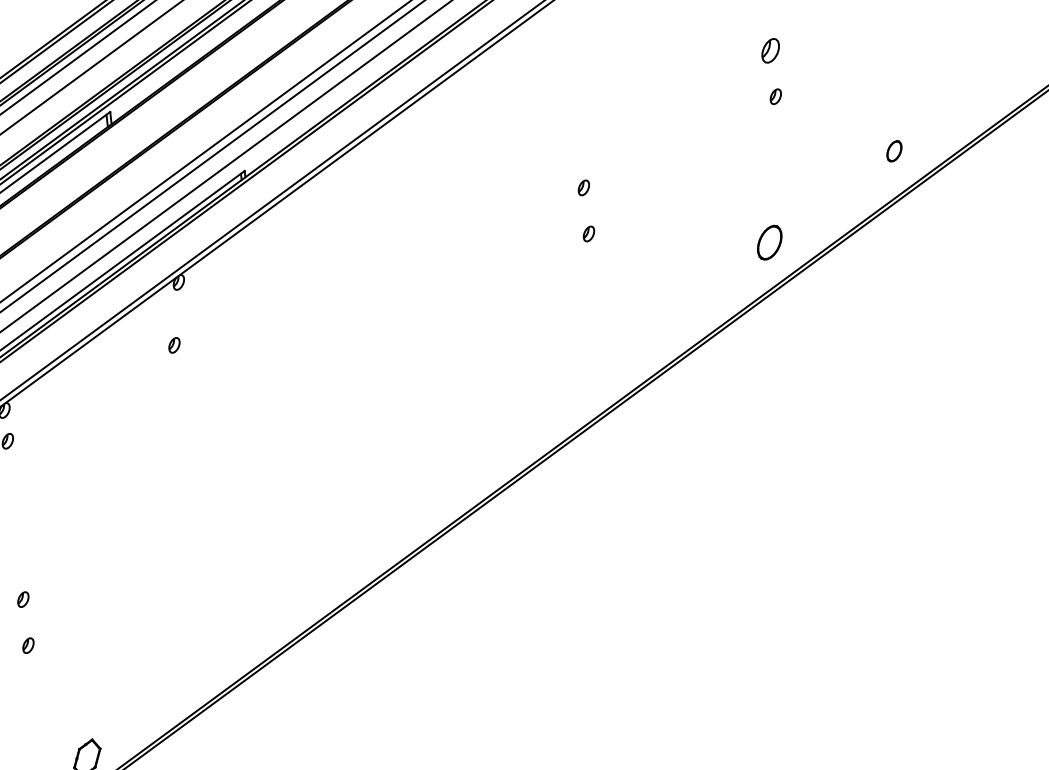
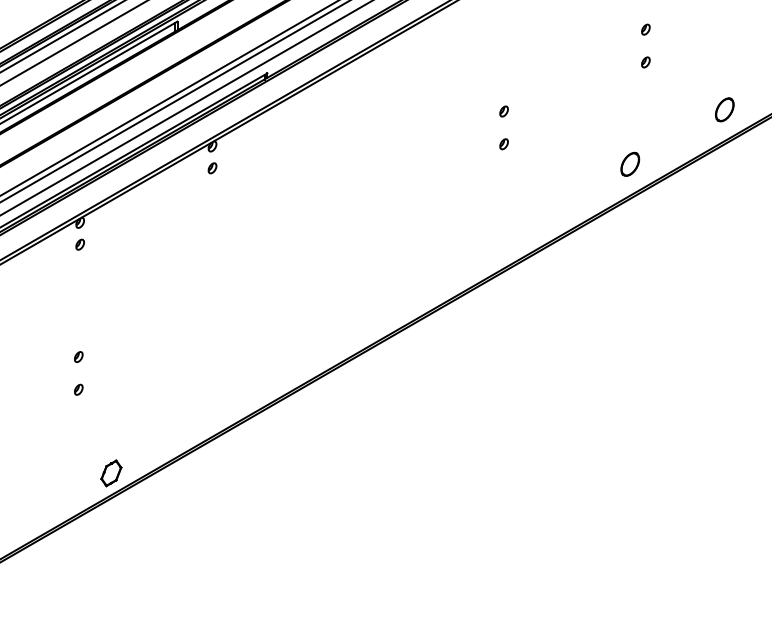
part: (770, 50) -> (645, 29), size x0.62
part: (893, 150) -> (724, 109), size x1.67
part: (174, 345) -> (212, 168), moved

